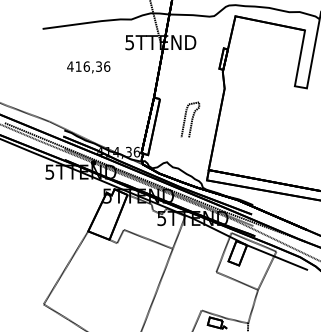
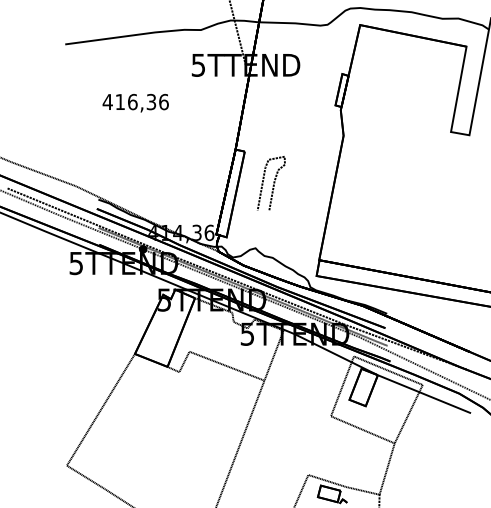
curve: (191, 119) -> (273, 182), moved

